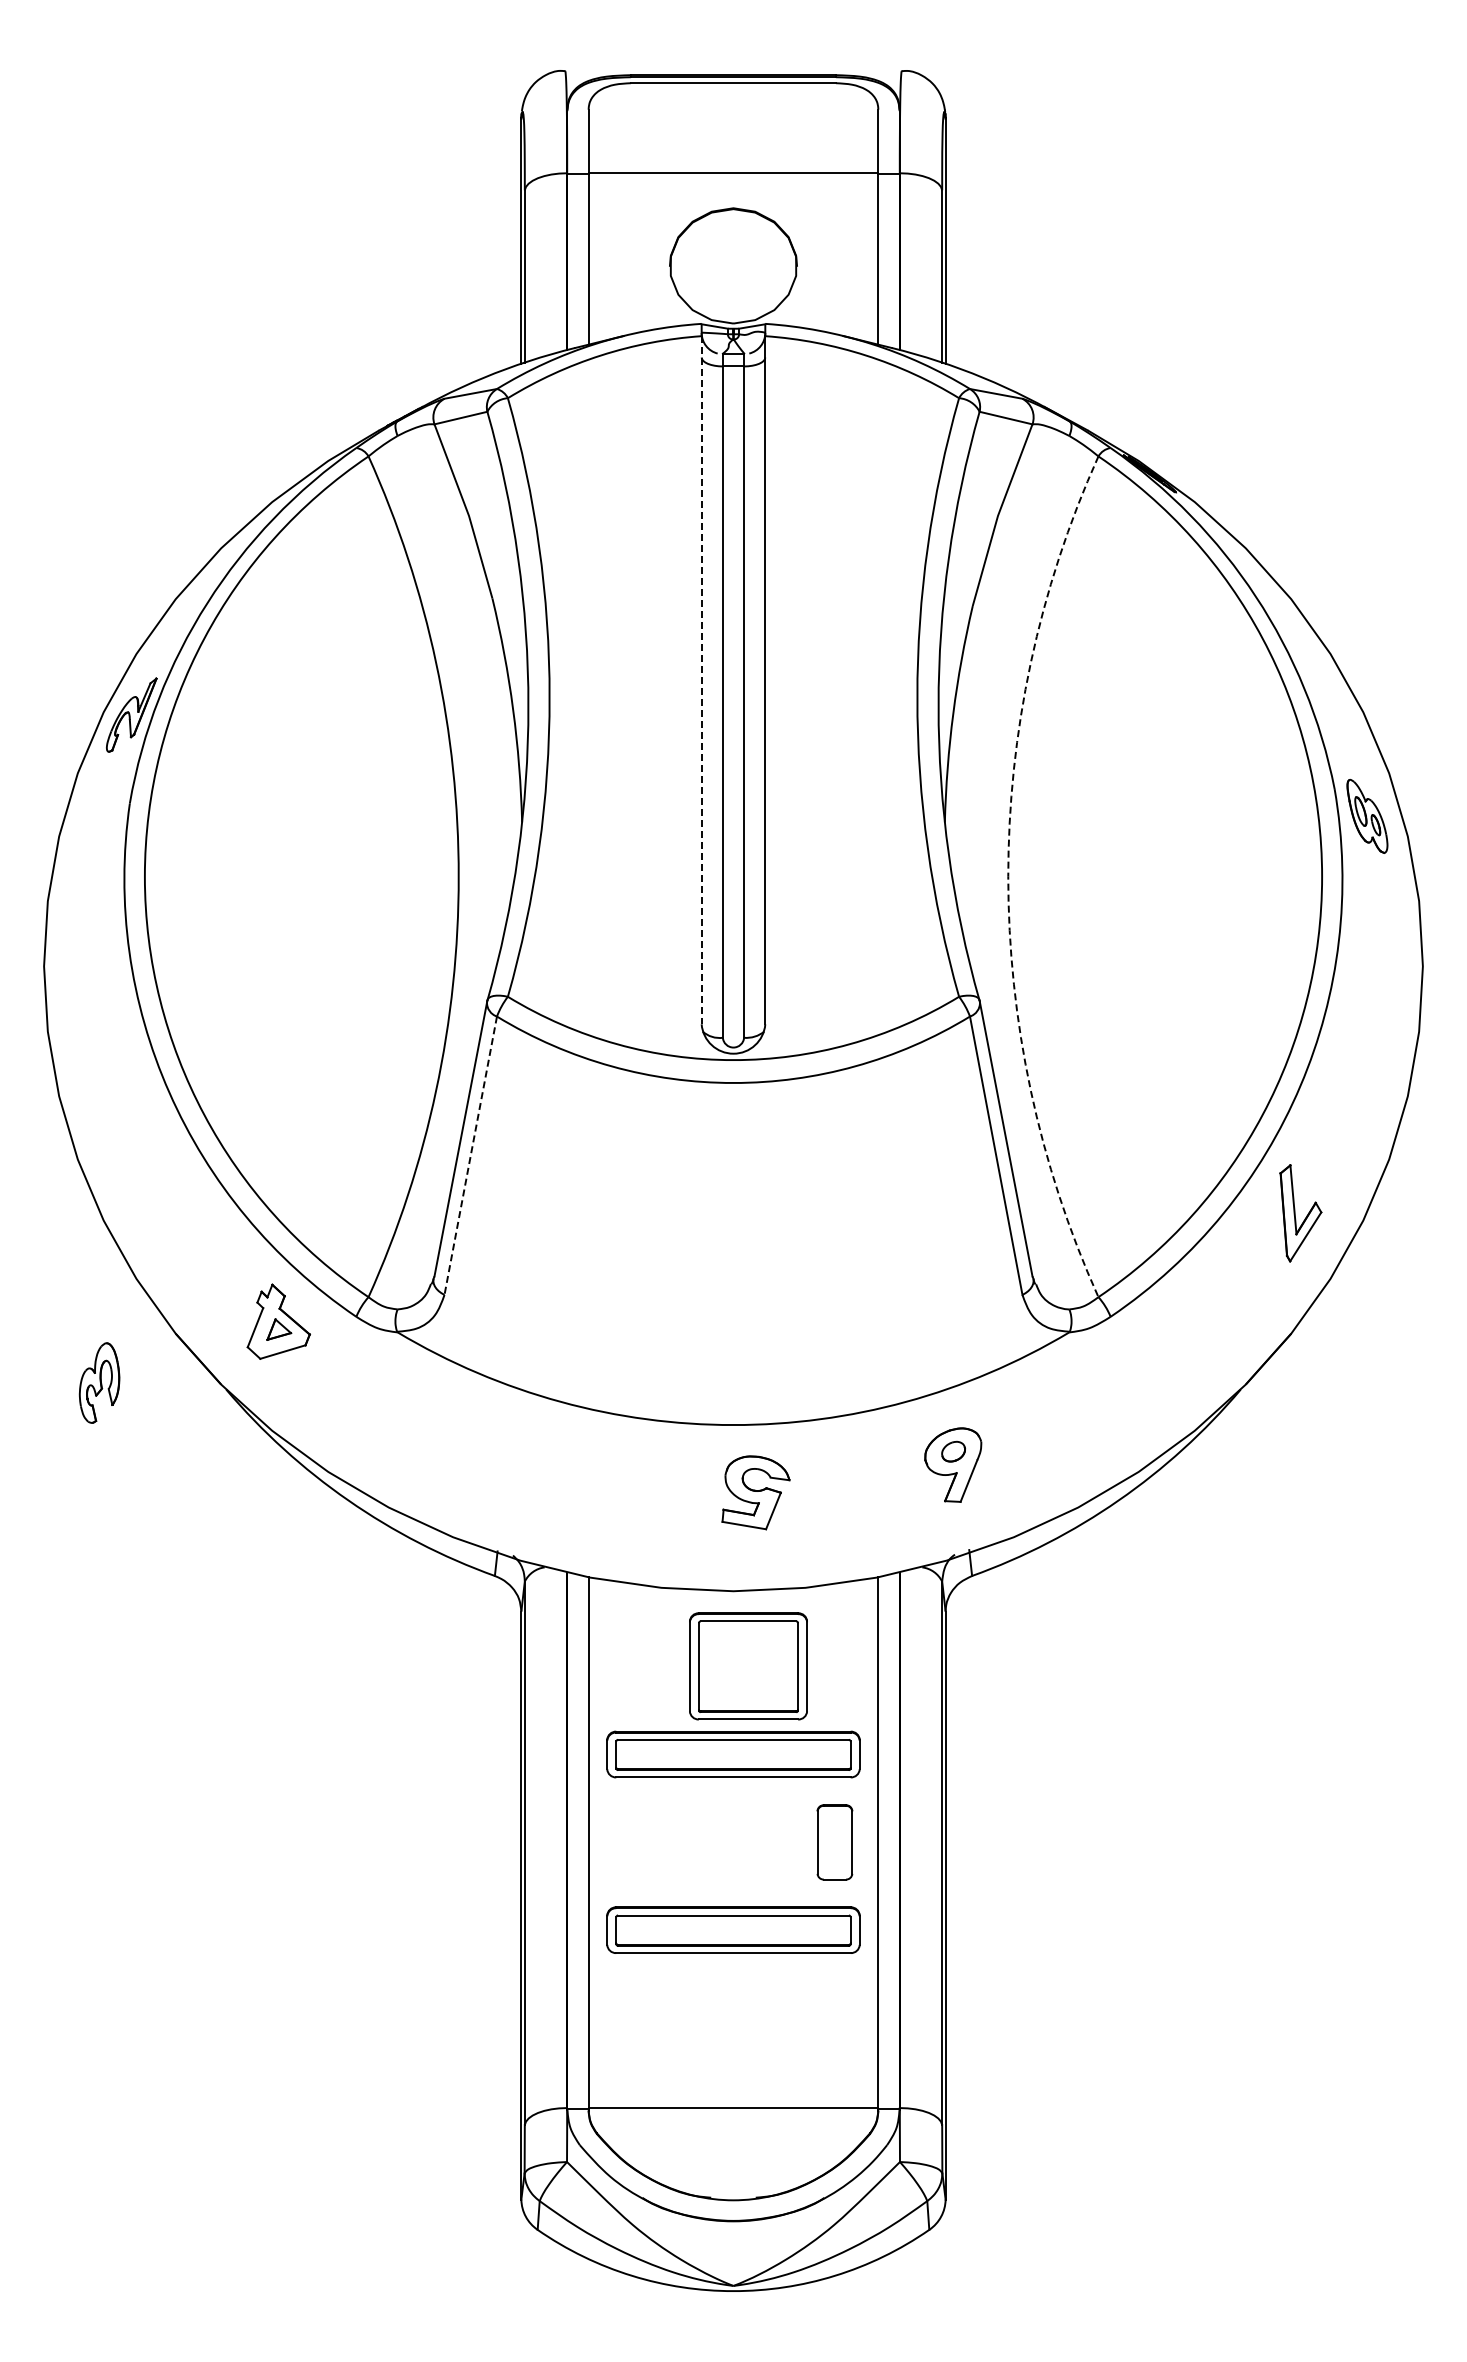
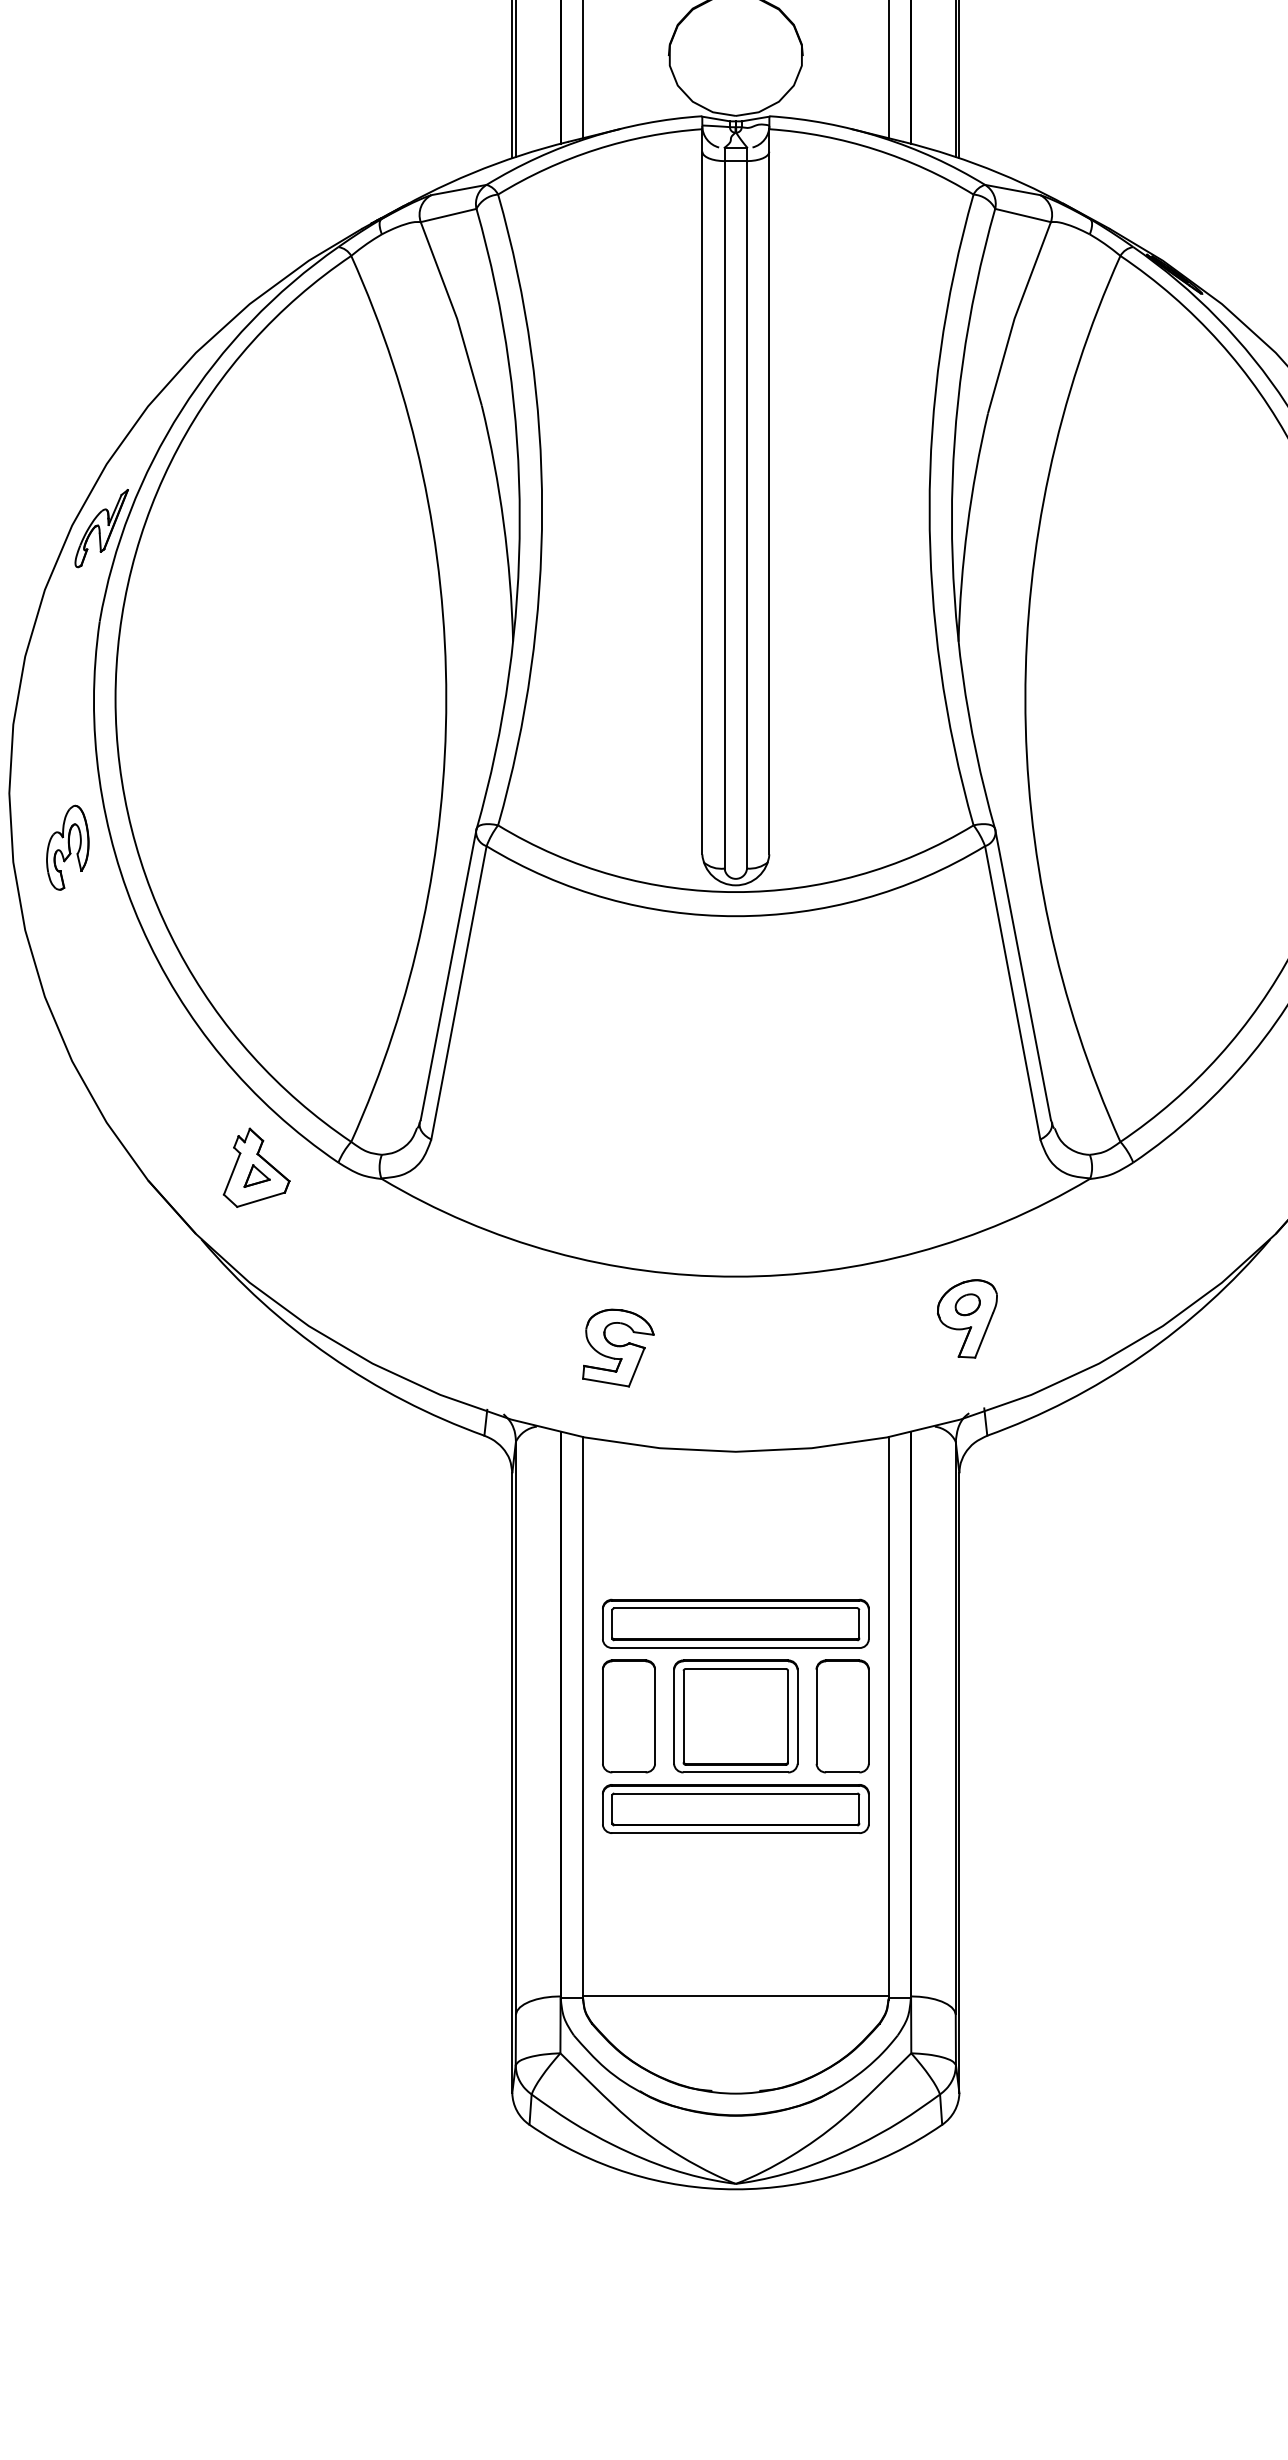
line: (701, 680) -> (702, 492), dashed -> solid
arc: (1008, 876) -> (1025, 698), dashed -> solid
line: (470, 1155) -> (458, 992), dashed -> solid
part: (99, 1382) -> (67, 847), moved
part: (755, 1492) -> (617, 1347), moved
part: (748, 1666) -> (735, 1716), moved
part: (631, 1842) -> (628, 1716), added
part: (834, 1842) -> (842, 1716), size x1.43

